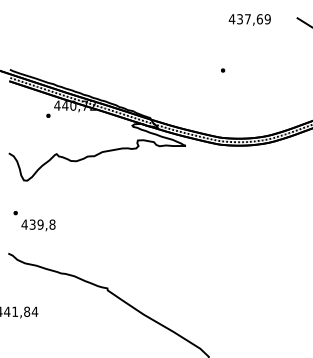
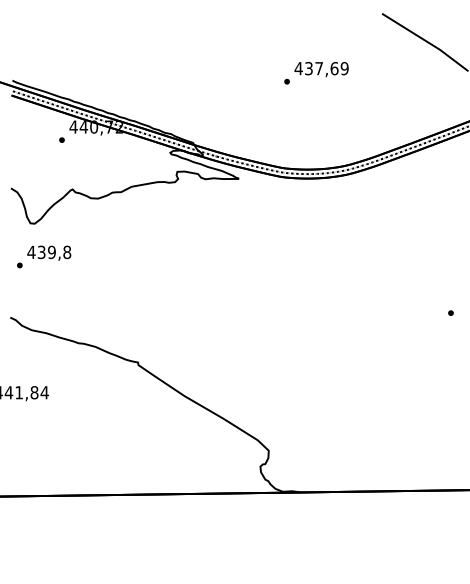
text: (249, 19) -> (321, 69), moved
text: (38, 224) -> (49, 252), moved

